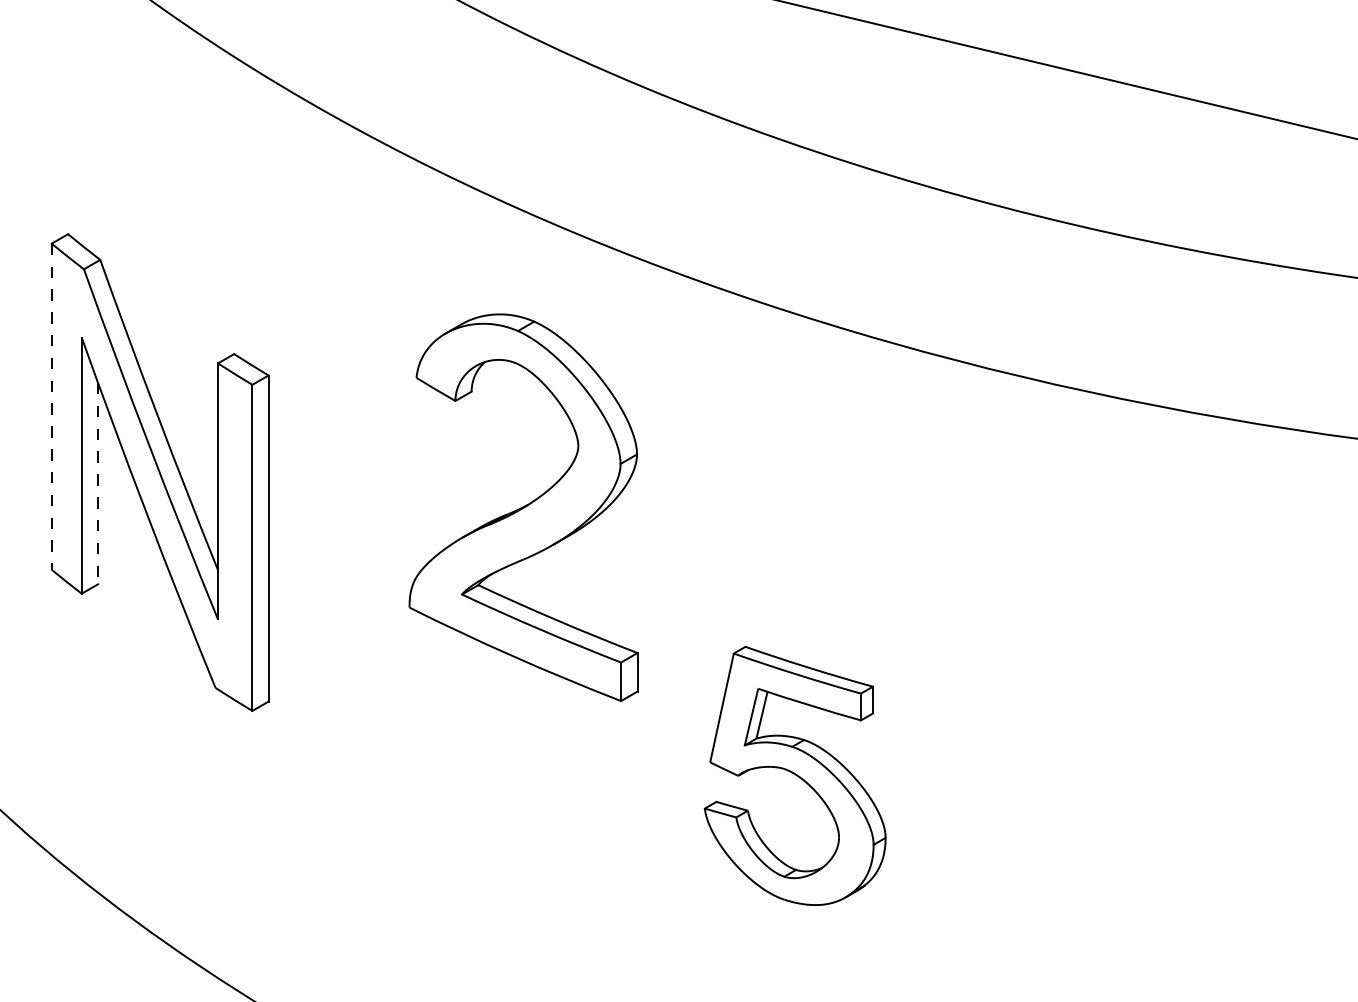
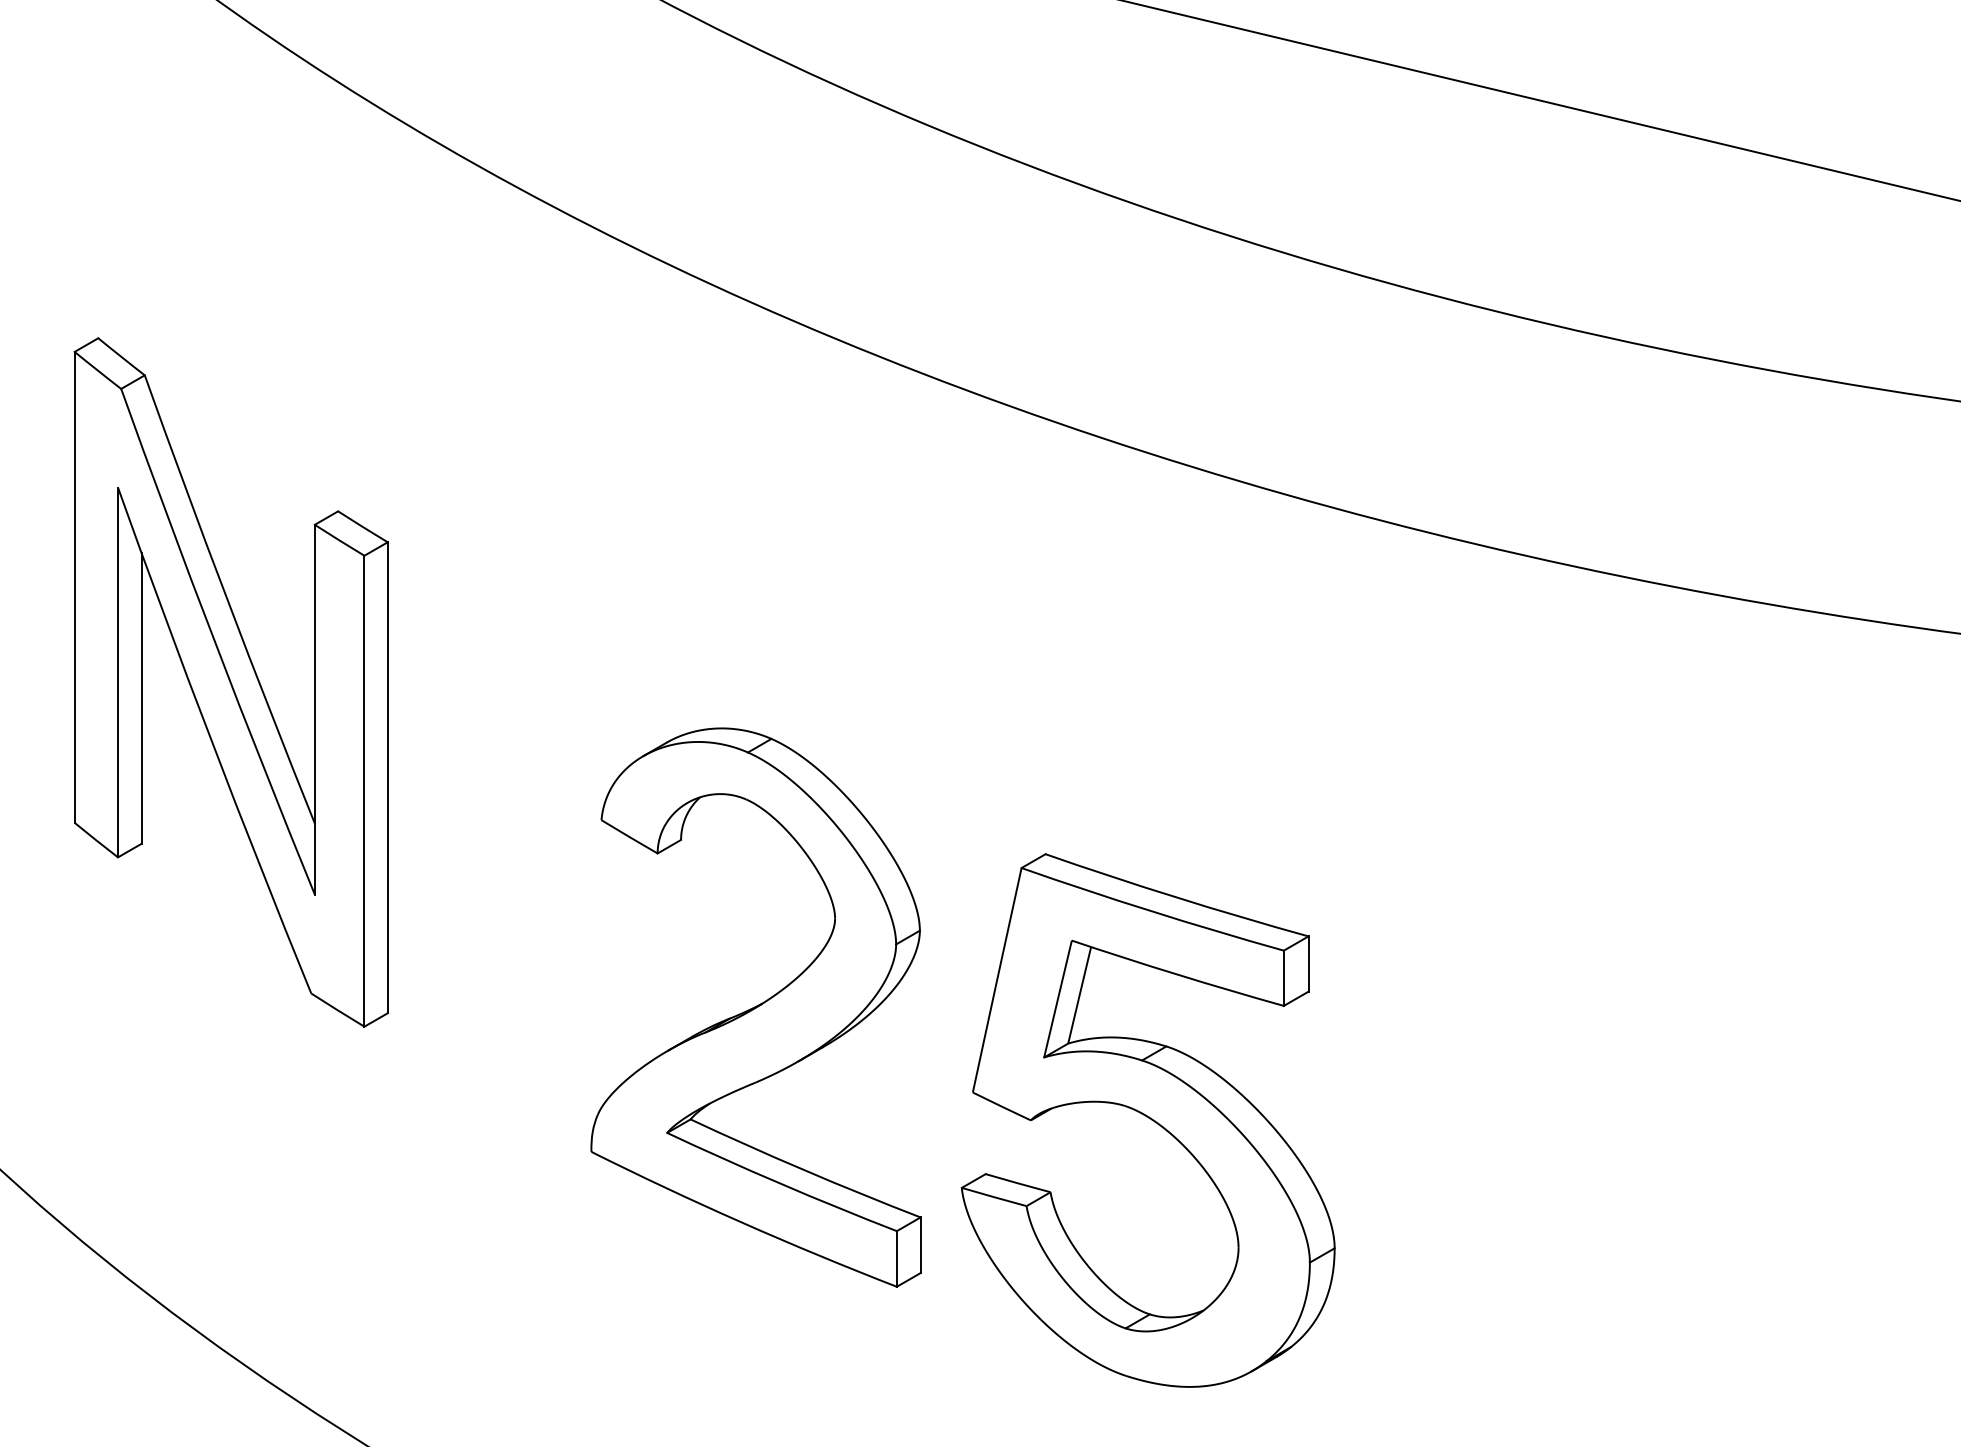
line: (51, 407) -> (74, 588), dashed -> solid
line: (98, 483) -> (142, 698), dashed -> solid
part: (523, 507) -> (755, 1007), moved
part: (795, 775) -> (1148, 1119), size x1.43

